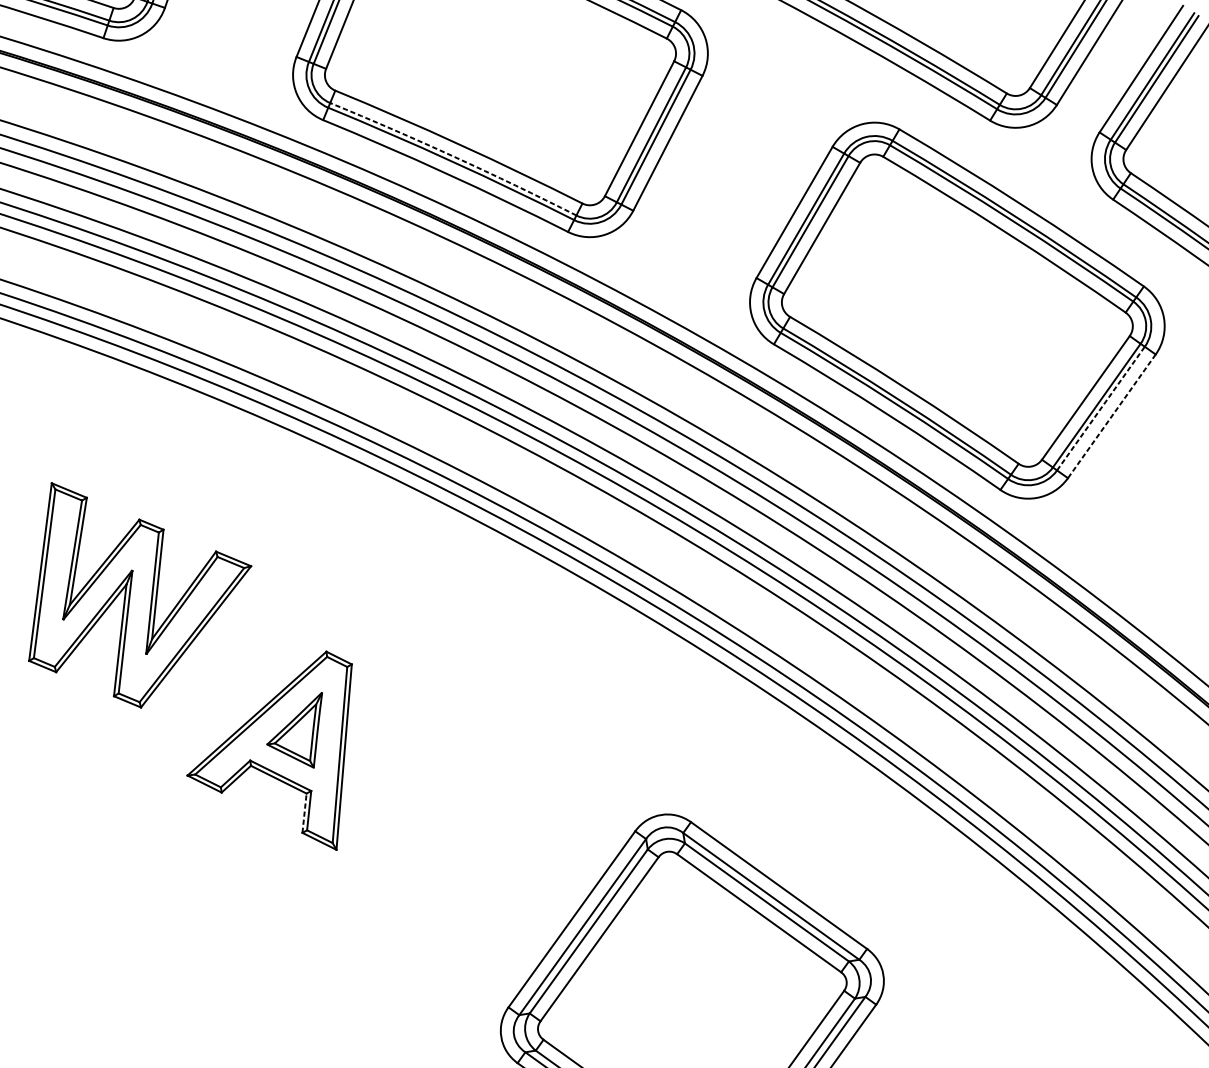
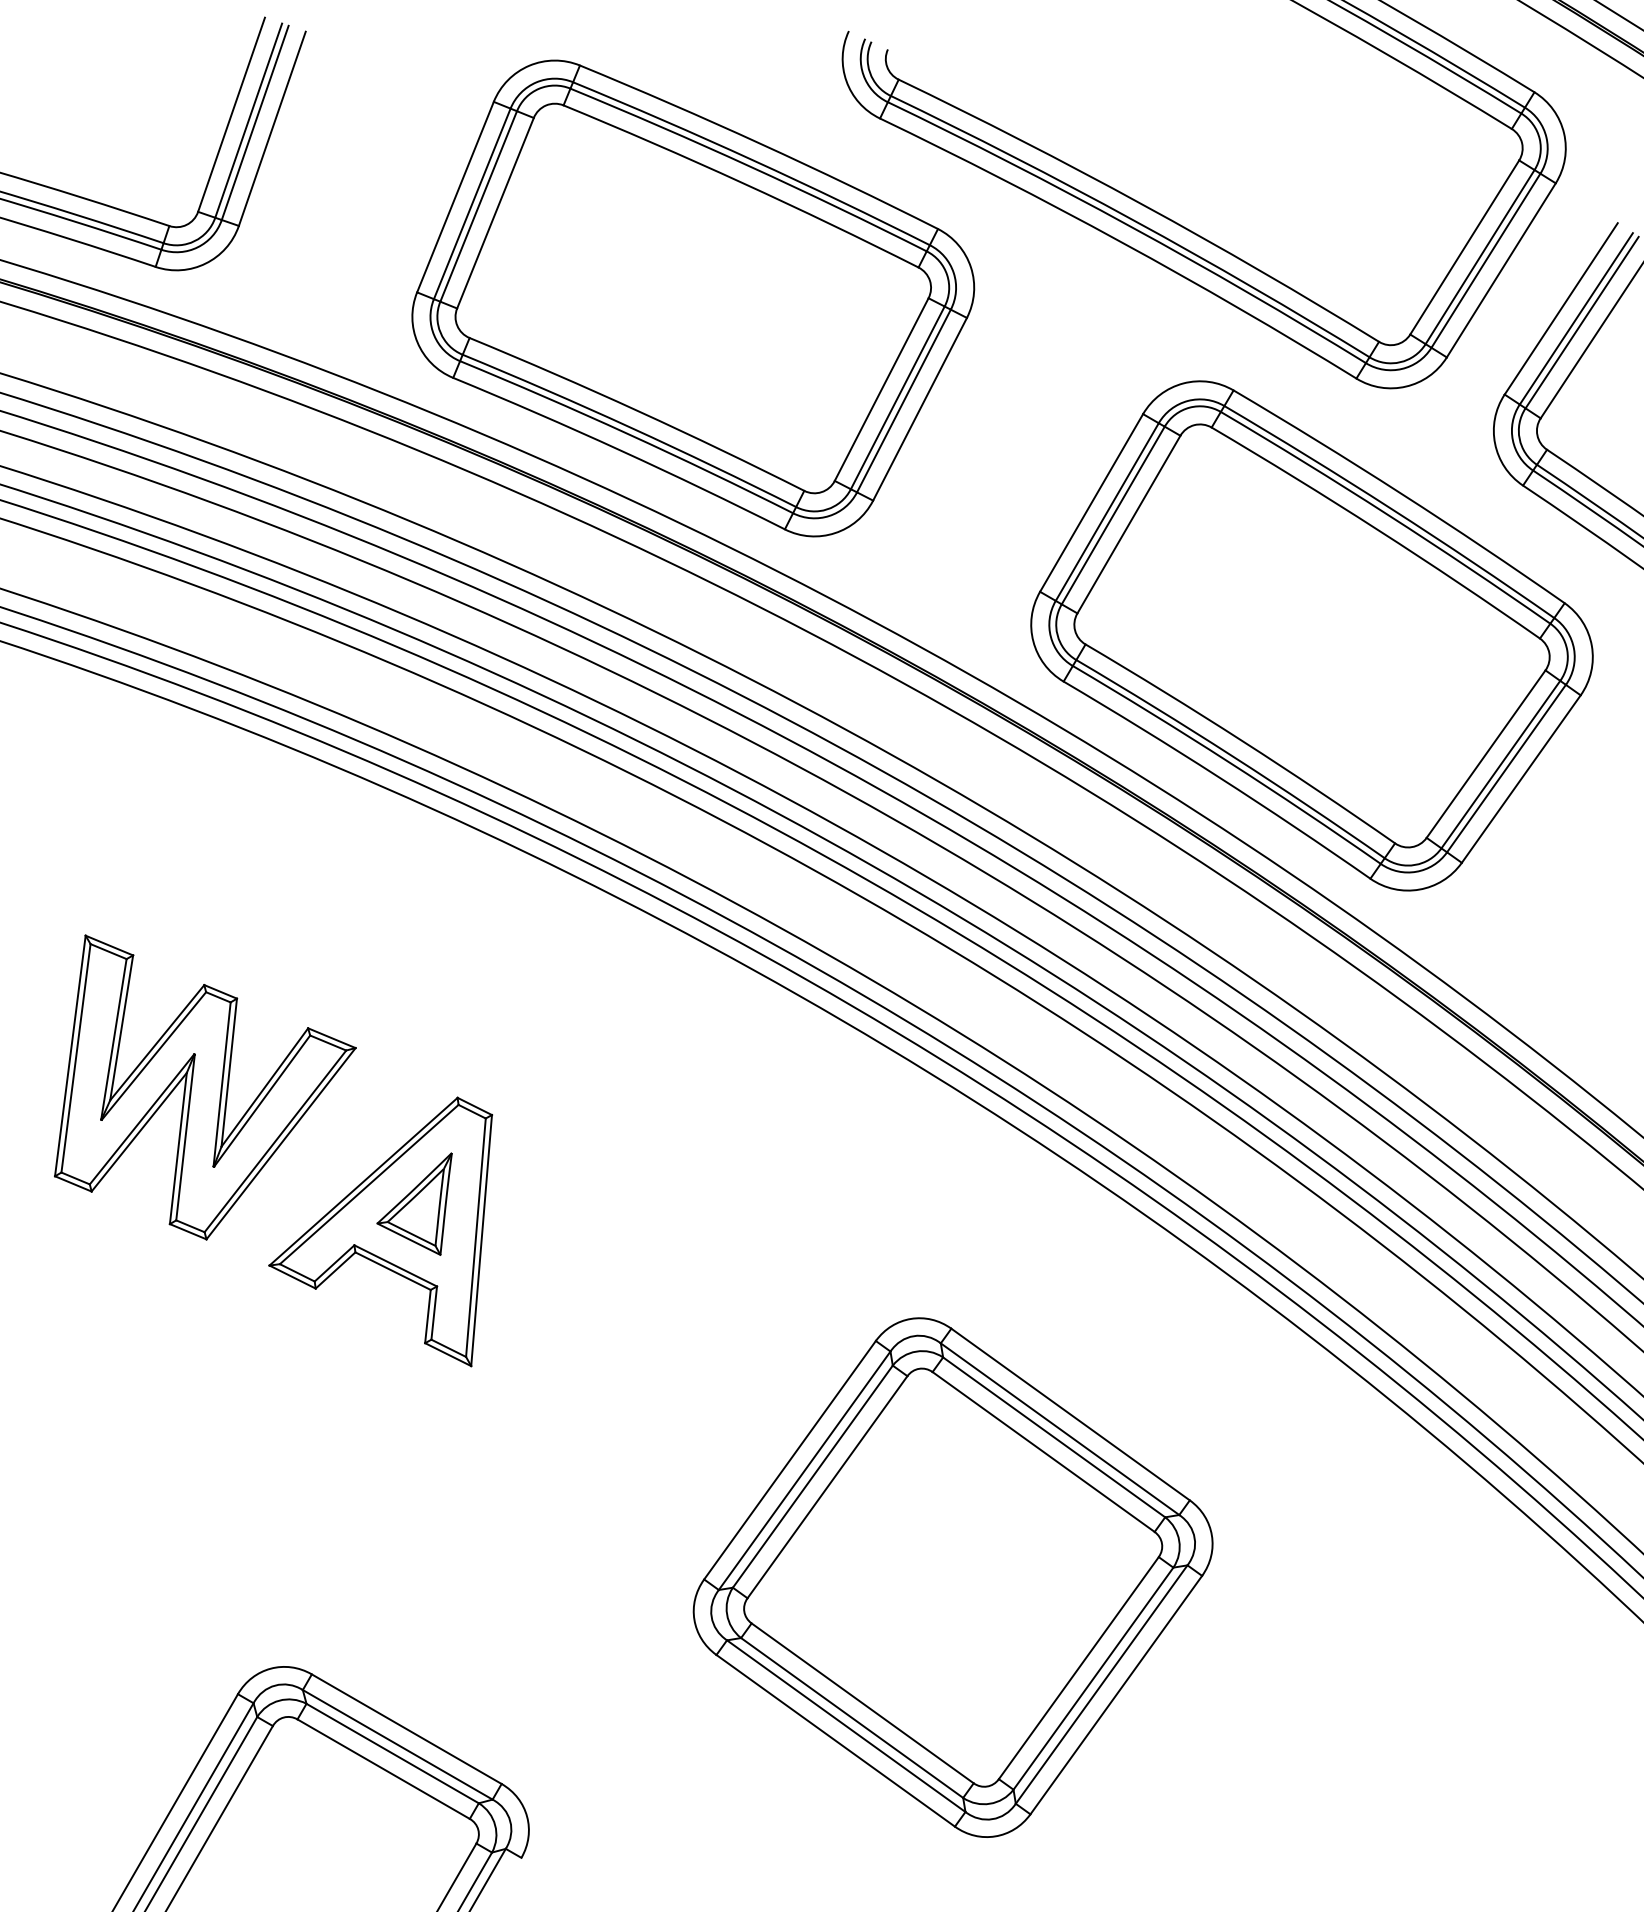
arc: (454, 156) -> (630, 427), dashed -> solid
line: (1100, 408) -> (1506, 768), dashed -> solid
line: (1112, 416) -> (1521, 779), dashed -> solid
part: (140, 595) -> (205, 1087), moved
line: (304, 813) -> (427, 1316), dashed -> solid

